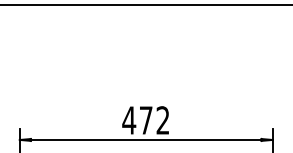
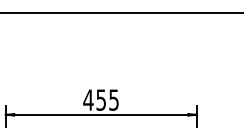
text: (154, 119) -> (107, 99), 472 -> 455

